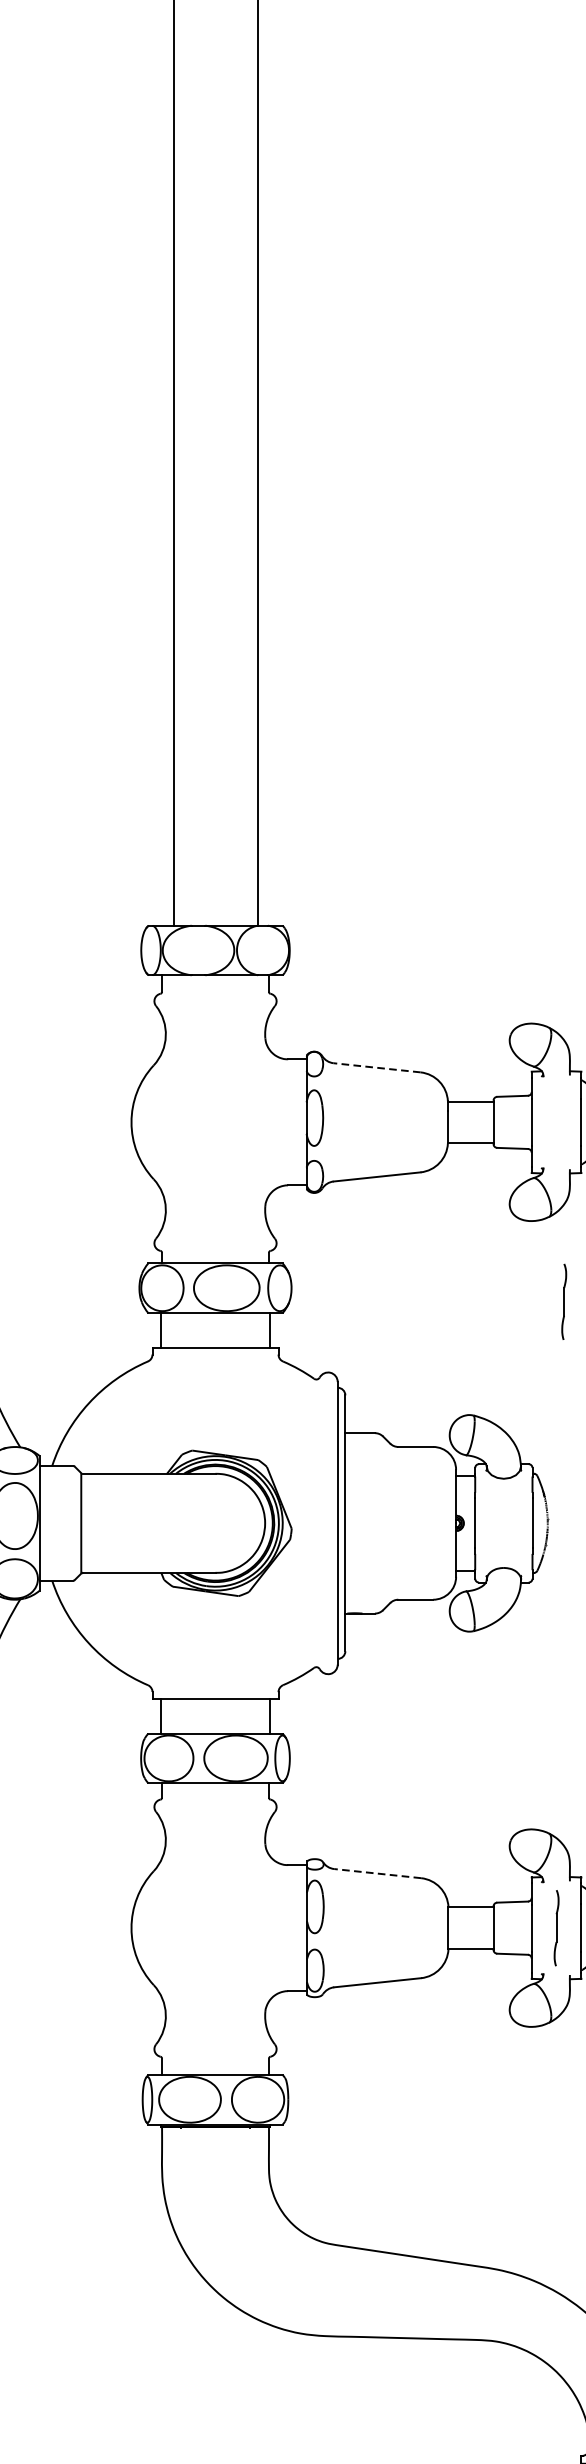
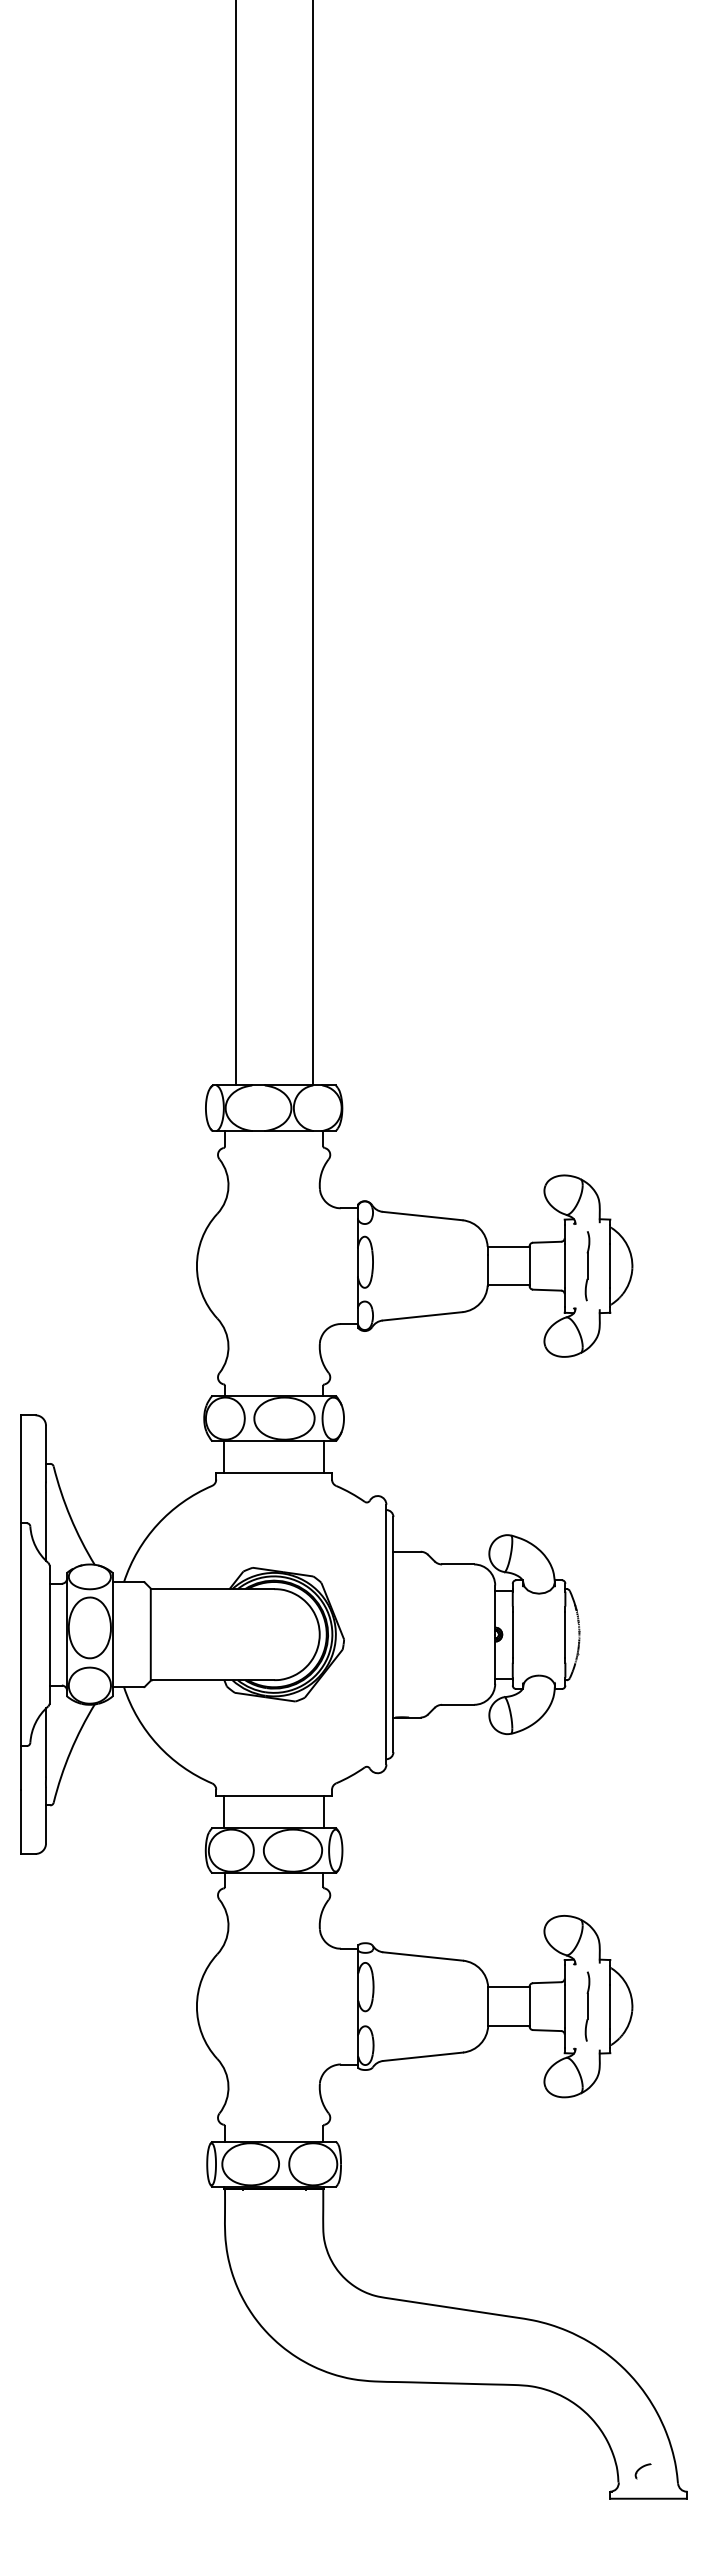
line: (376, 1068) -> (422, 1216), dashed -> solid
part: (564, 1302) -> (587, 1266), moved
line: (376, 1873) -> (422, 1956), dashed -> solid

